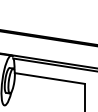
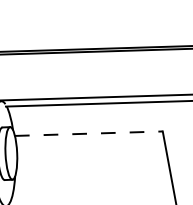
line: (50, 78) -> (90, 133), solid -> dashed

